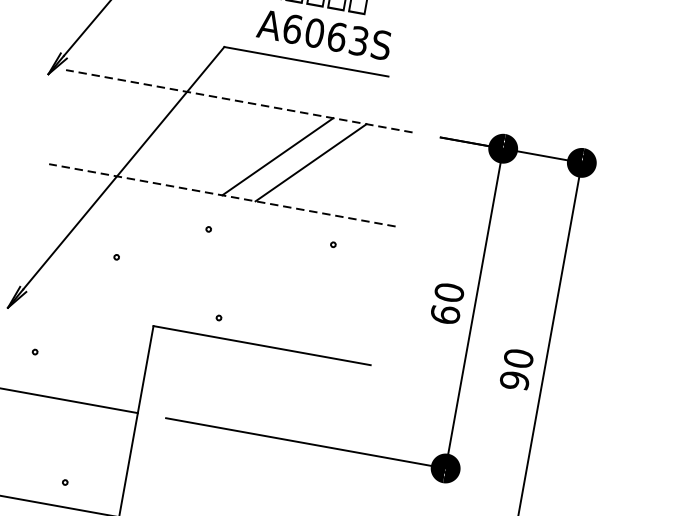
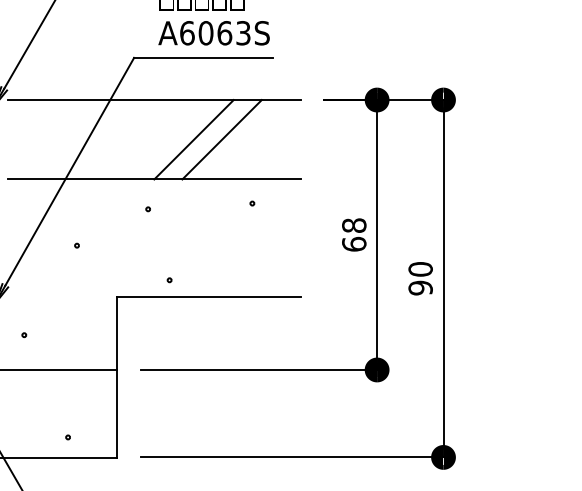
line: (238, 101) -> (153, 100), dashed -> solid
line: (221, 195) -> (153, 179), dashed -> solid
text: (449, 292) -> (354, 225), 60 -> 68

